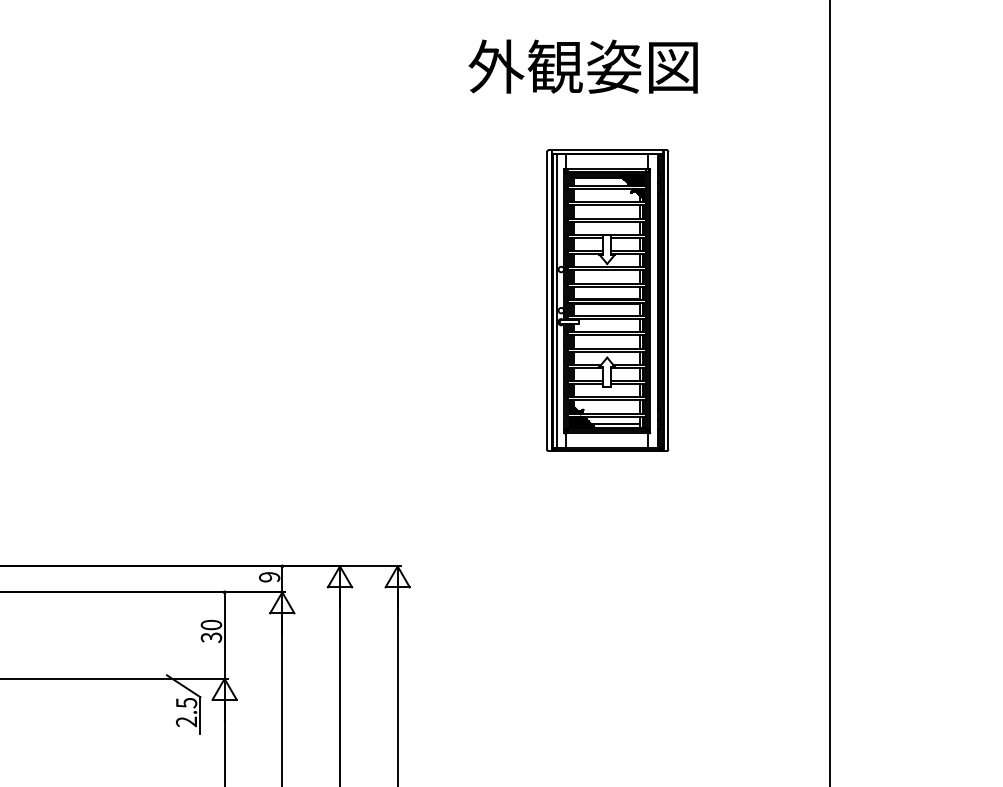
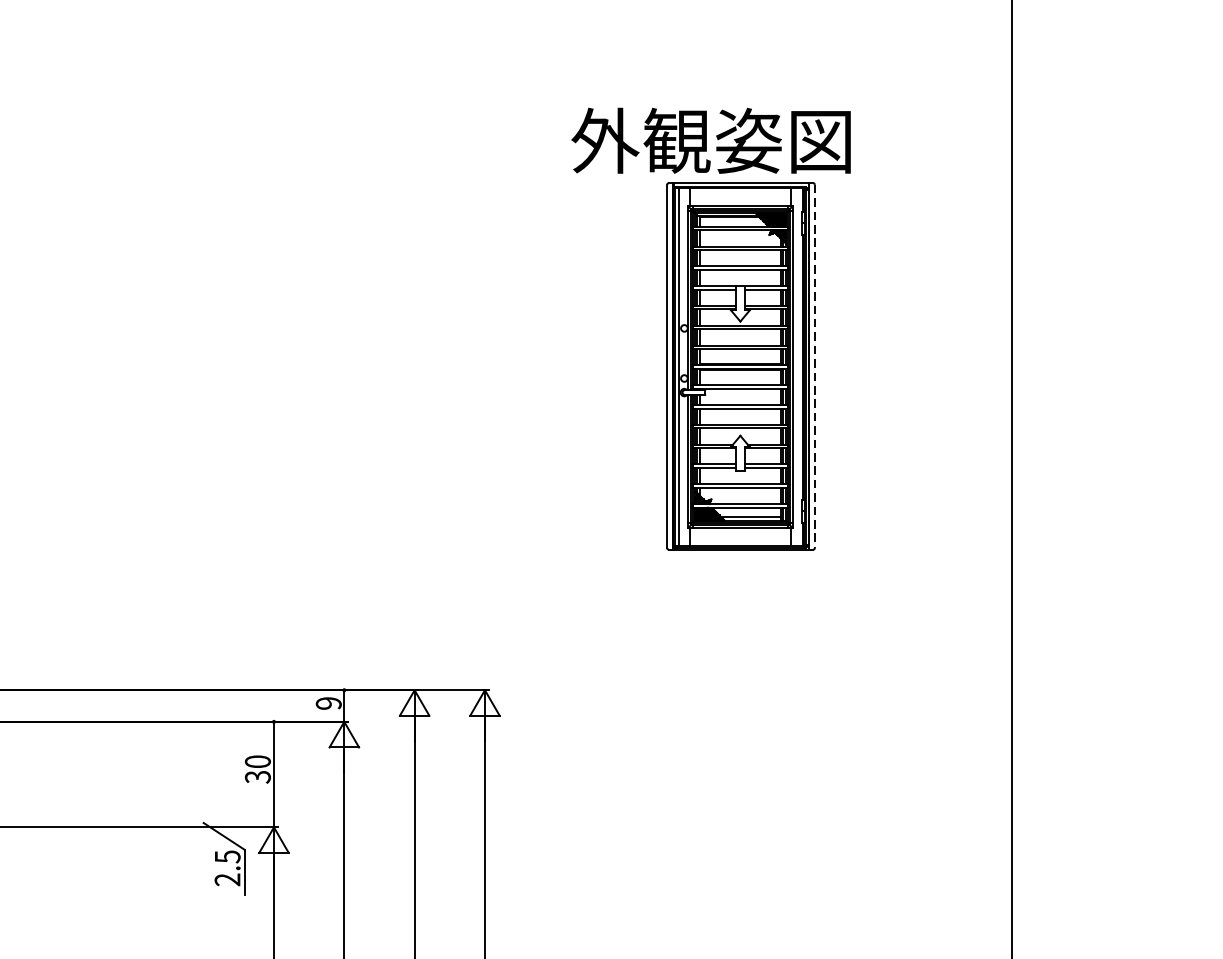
text: (582, 66) -> (710, 140), moved
line: (668, 300) -> (815, 366), solid -> dashed

